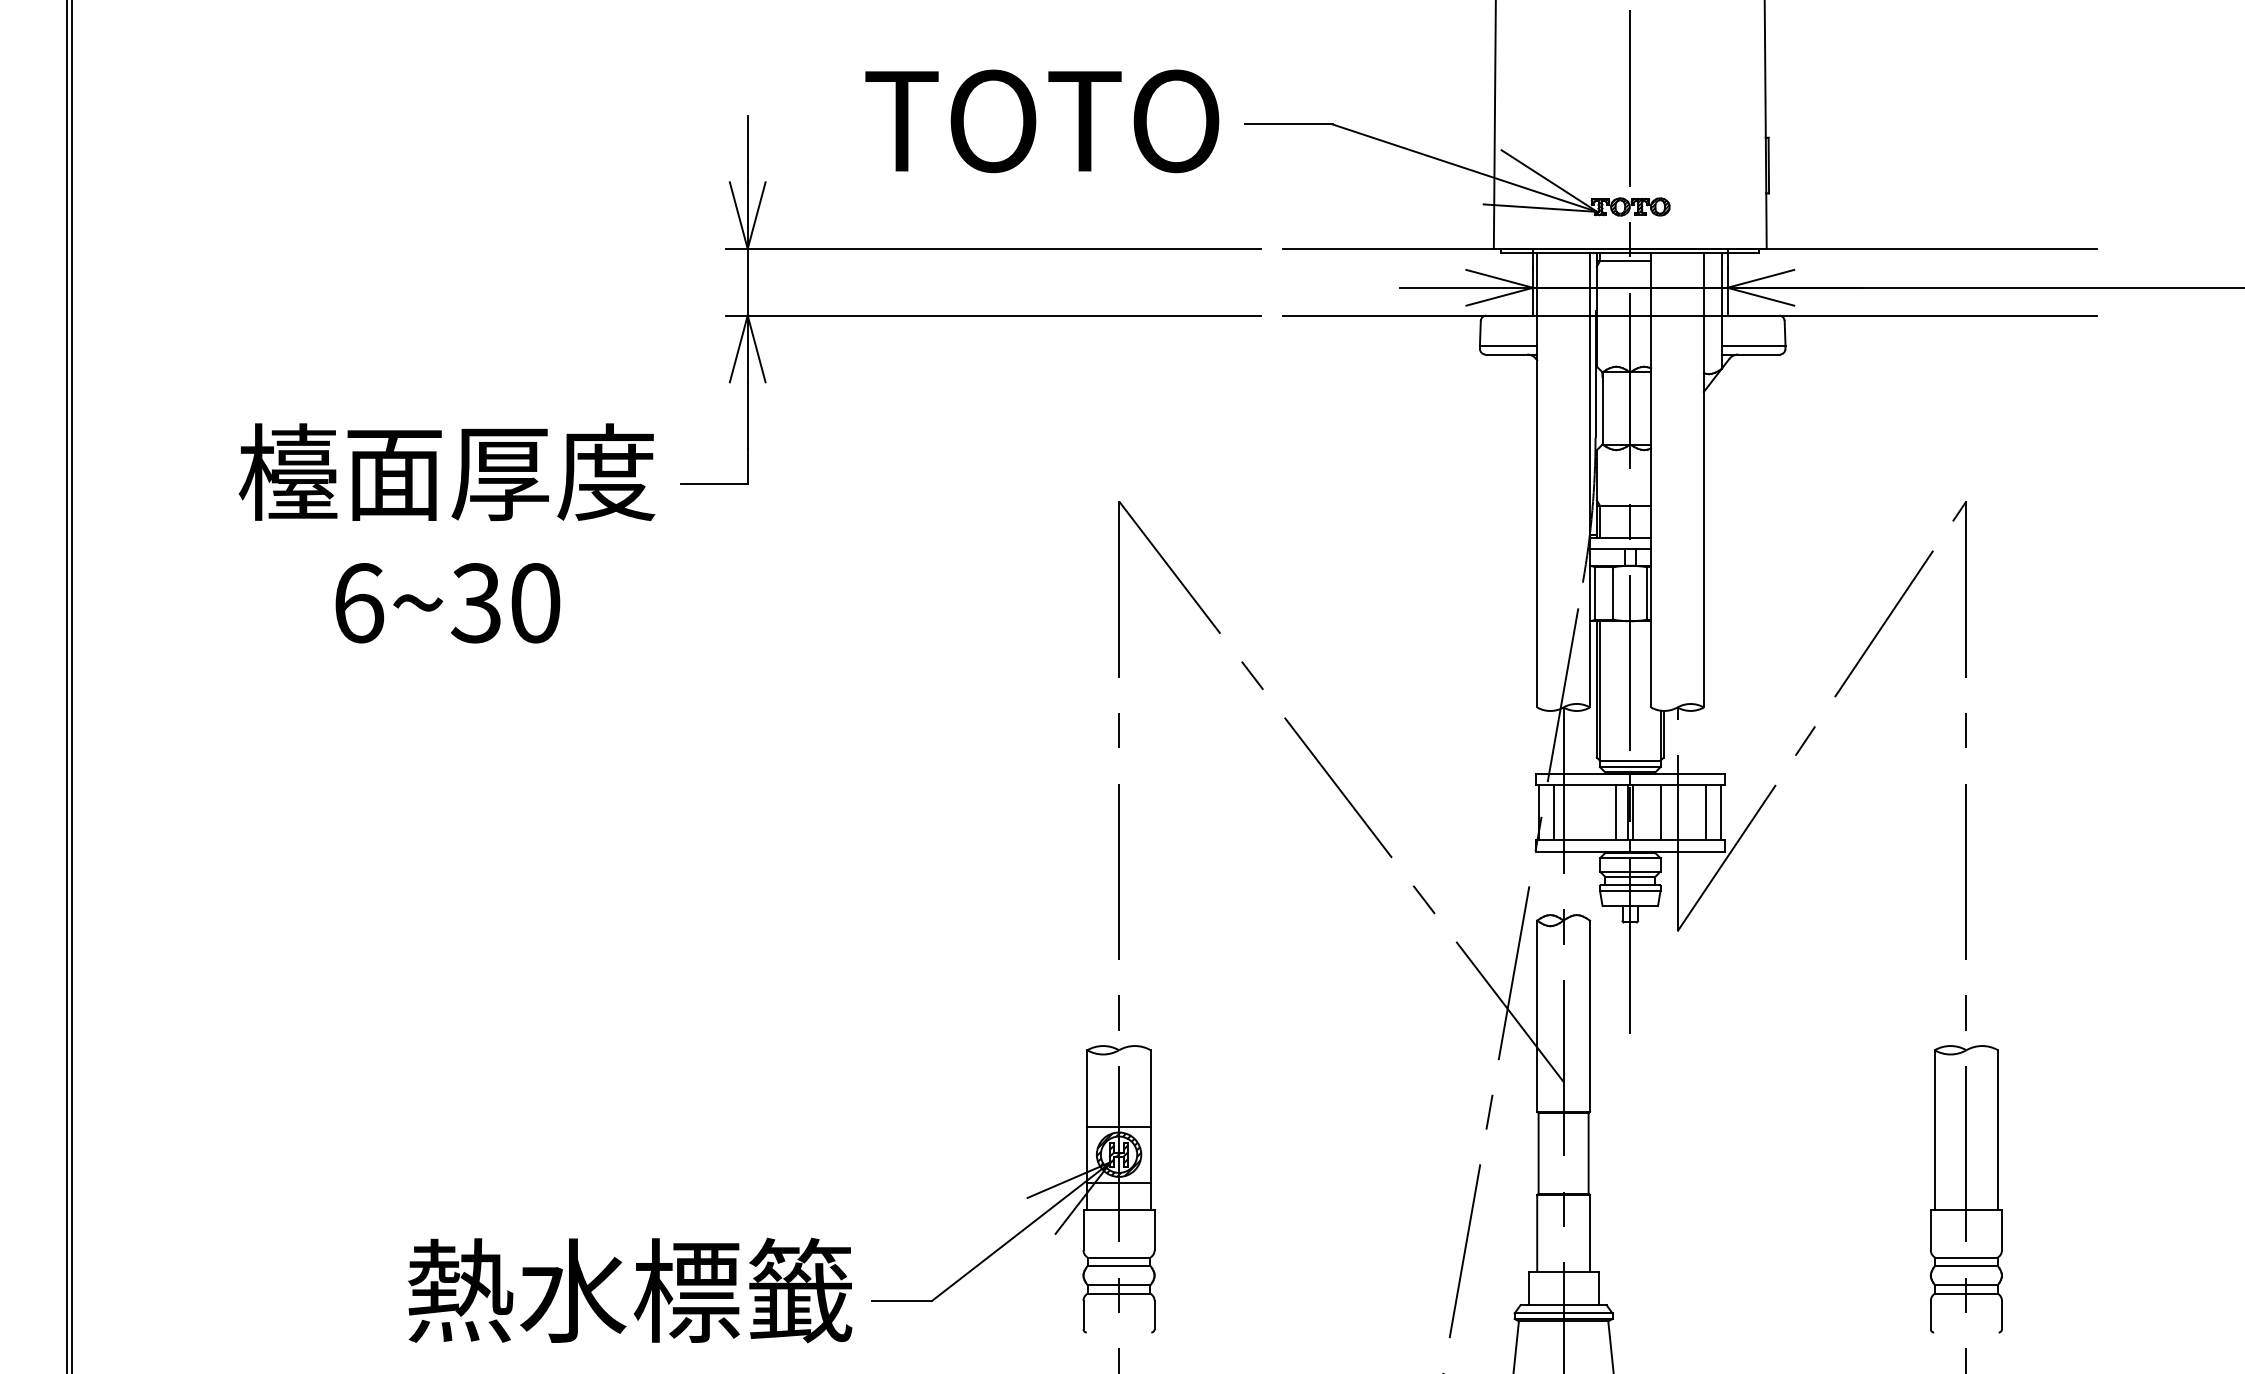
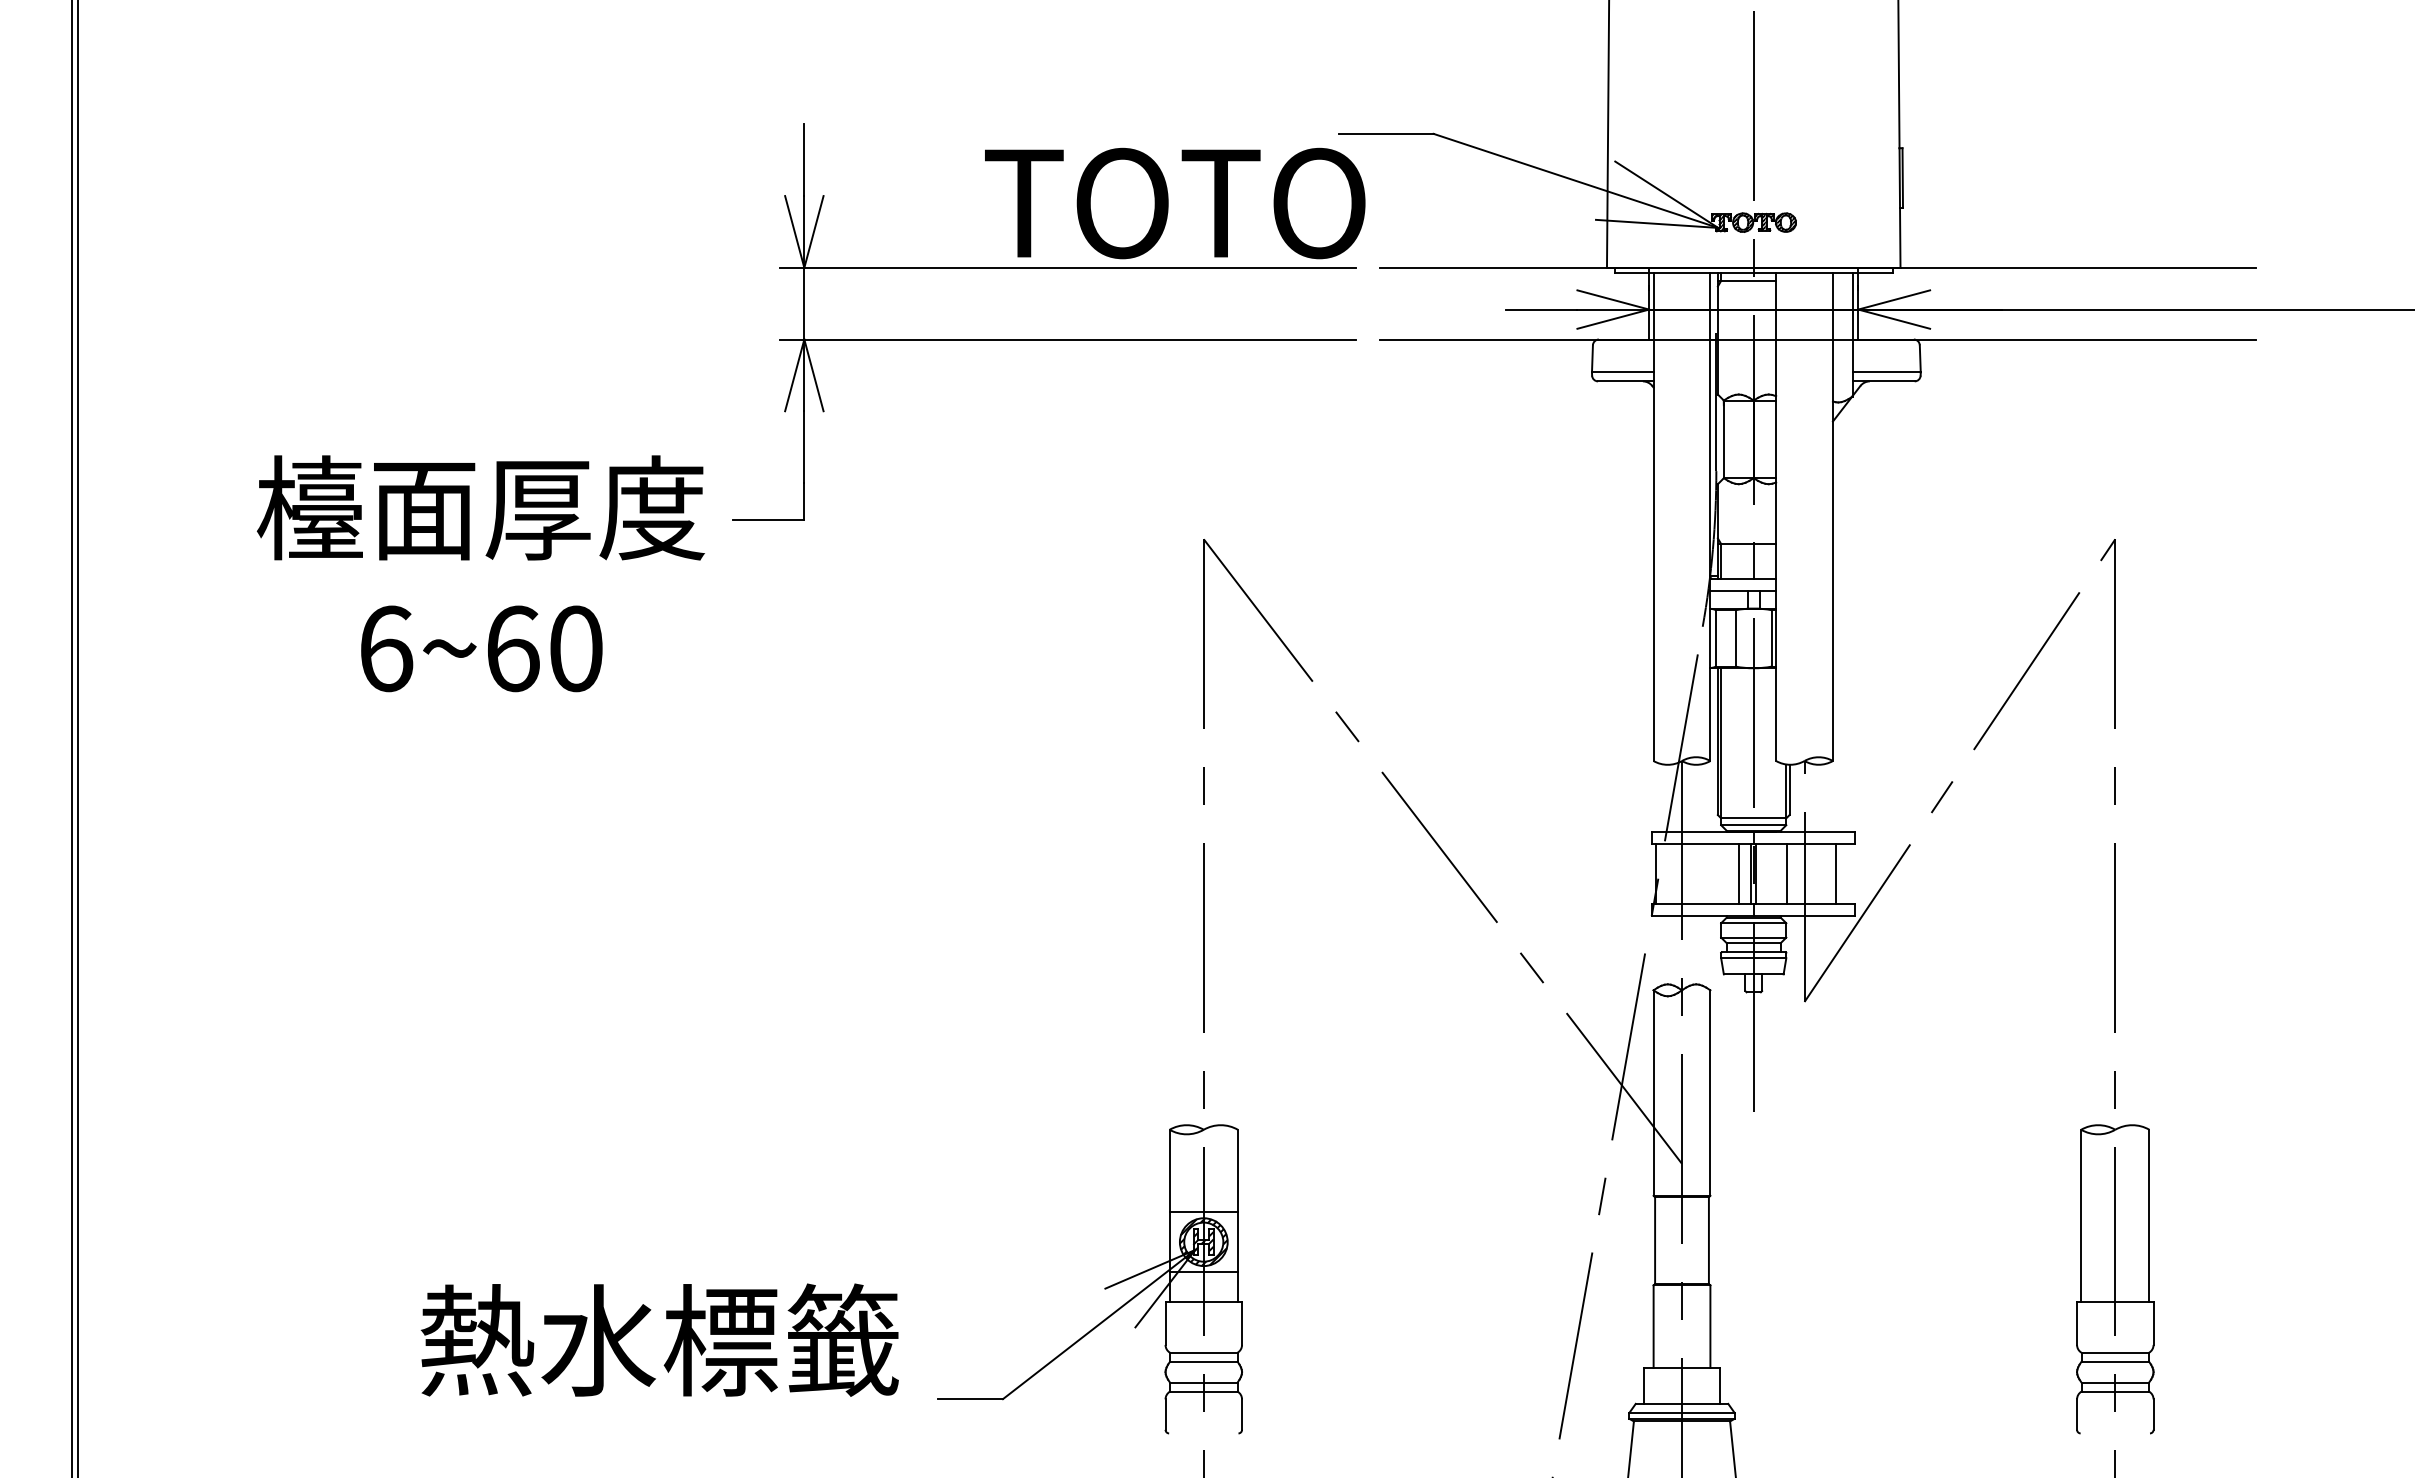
text: (1042, 121) -> (1175, 203), moved
text: (476, 602) -> (512, 648), 6~30 -> 6~60
line: (1553, 812) -> (1671, 874), removed
line: (1721, 812) -> (1851, 874), removed
text: (629, 1289) -> (659, 1339), moved

